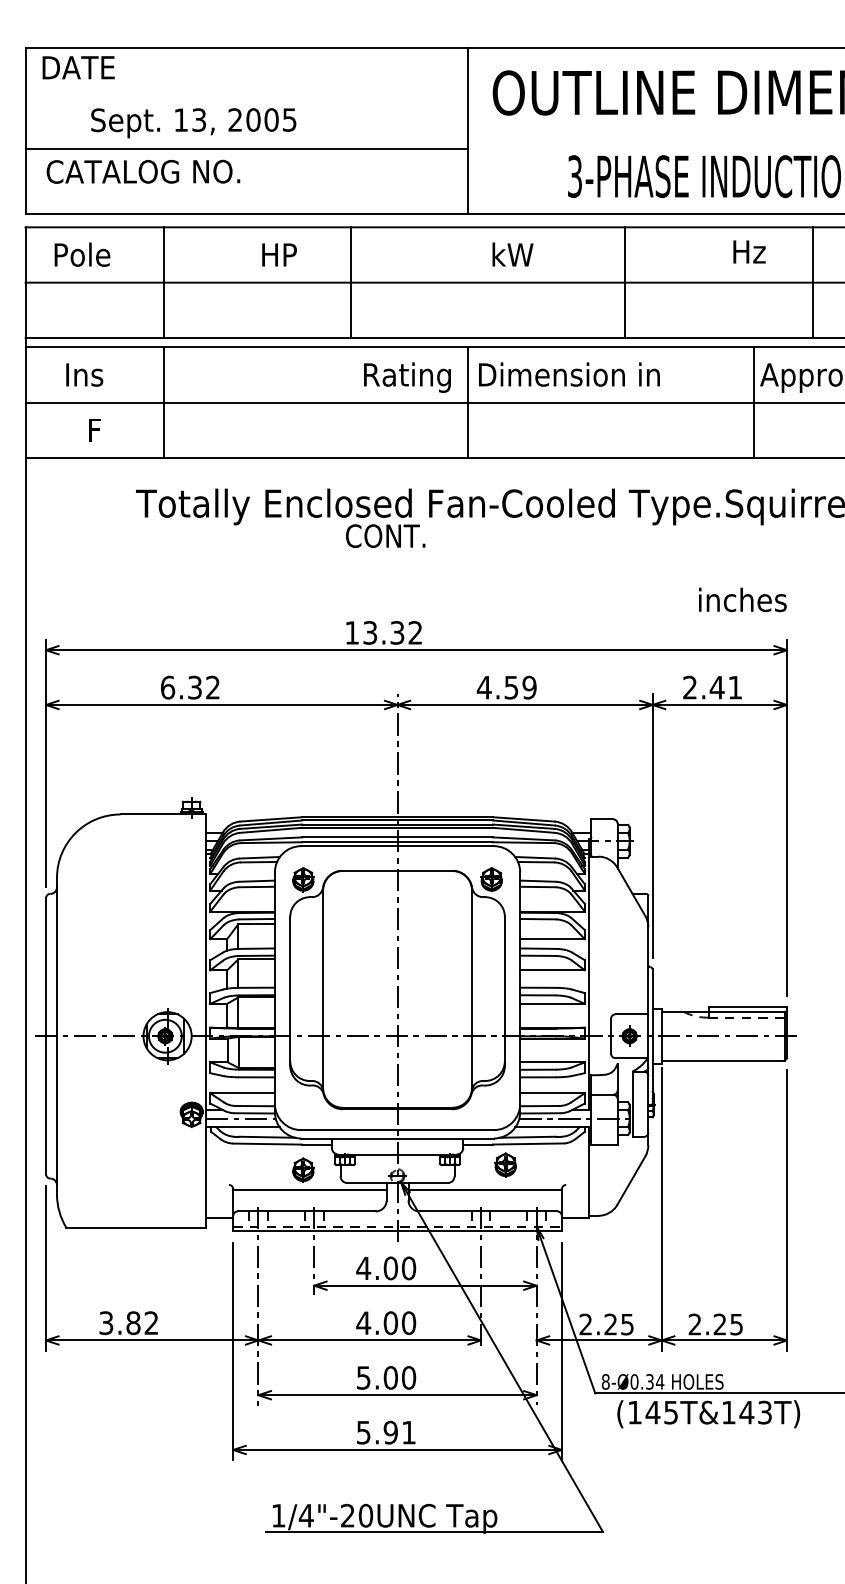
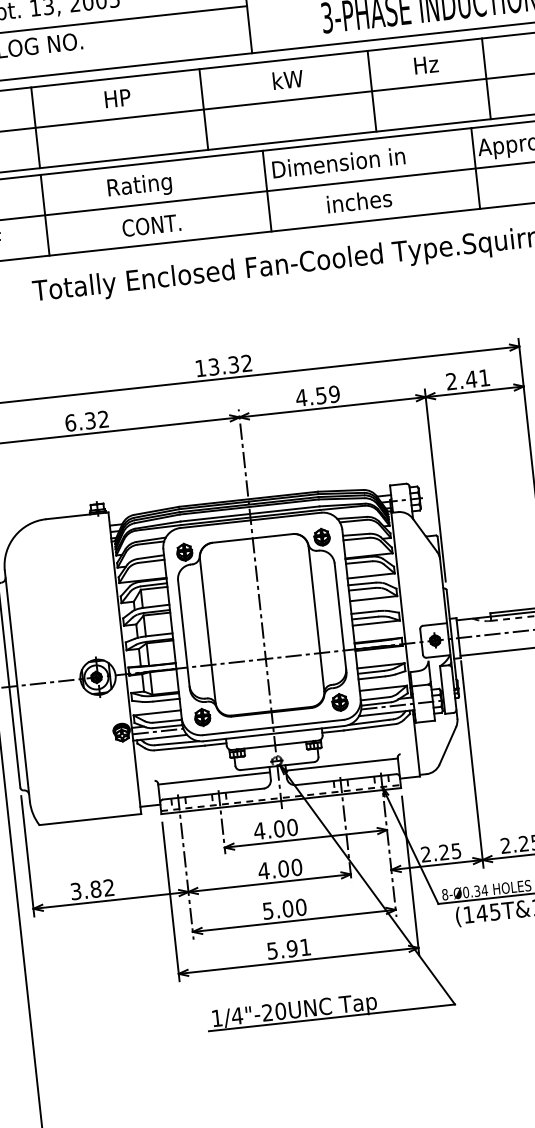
text: (749, 251) -> (426, 64), moved
line: (351, 282) -> (203, 109), moved
line: (812, 282) -> (486, 78), moved
text: (407, 377) -> (139, 186), moved
text: (385, 535) -> (151, 225), moved
text: (742, 599) -> (359, 201), moved
part: (505, 1164) -> (339, 702), moved
part: (303, 1169) -> (202, 717), moved

